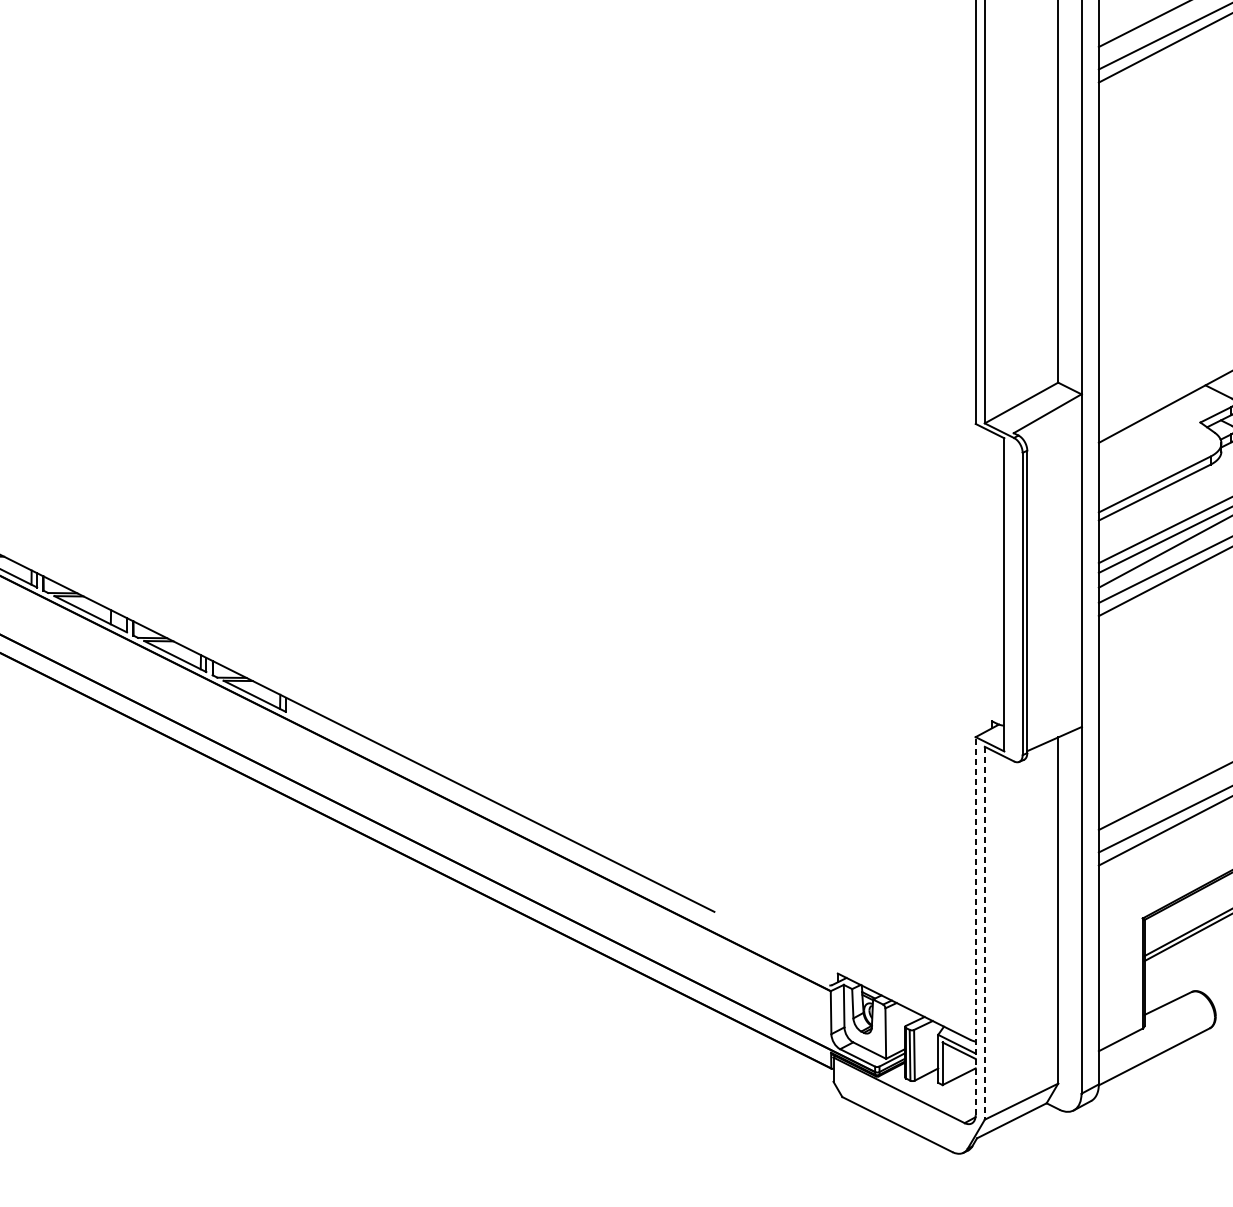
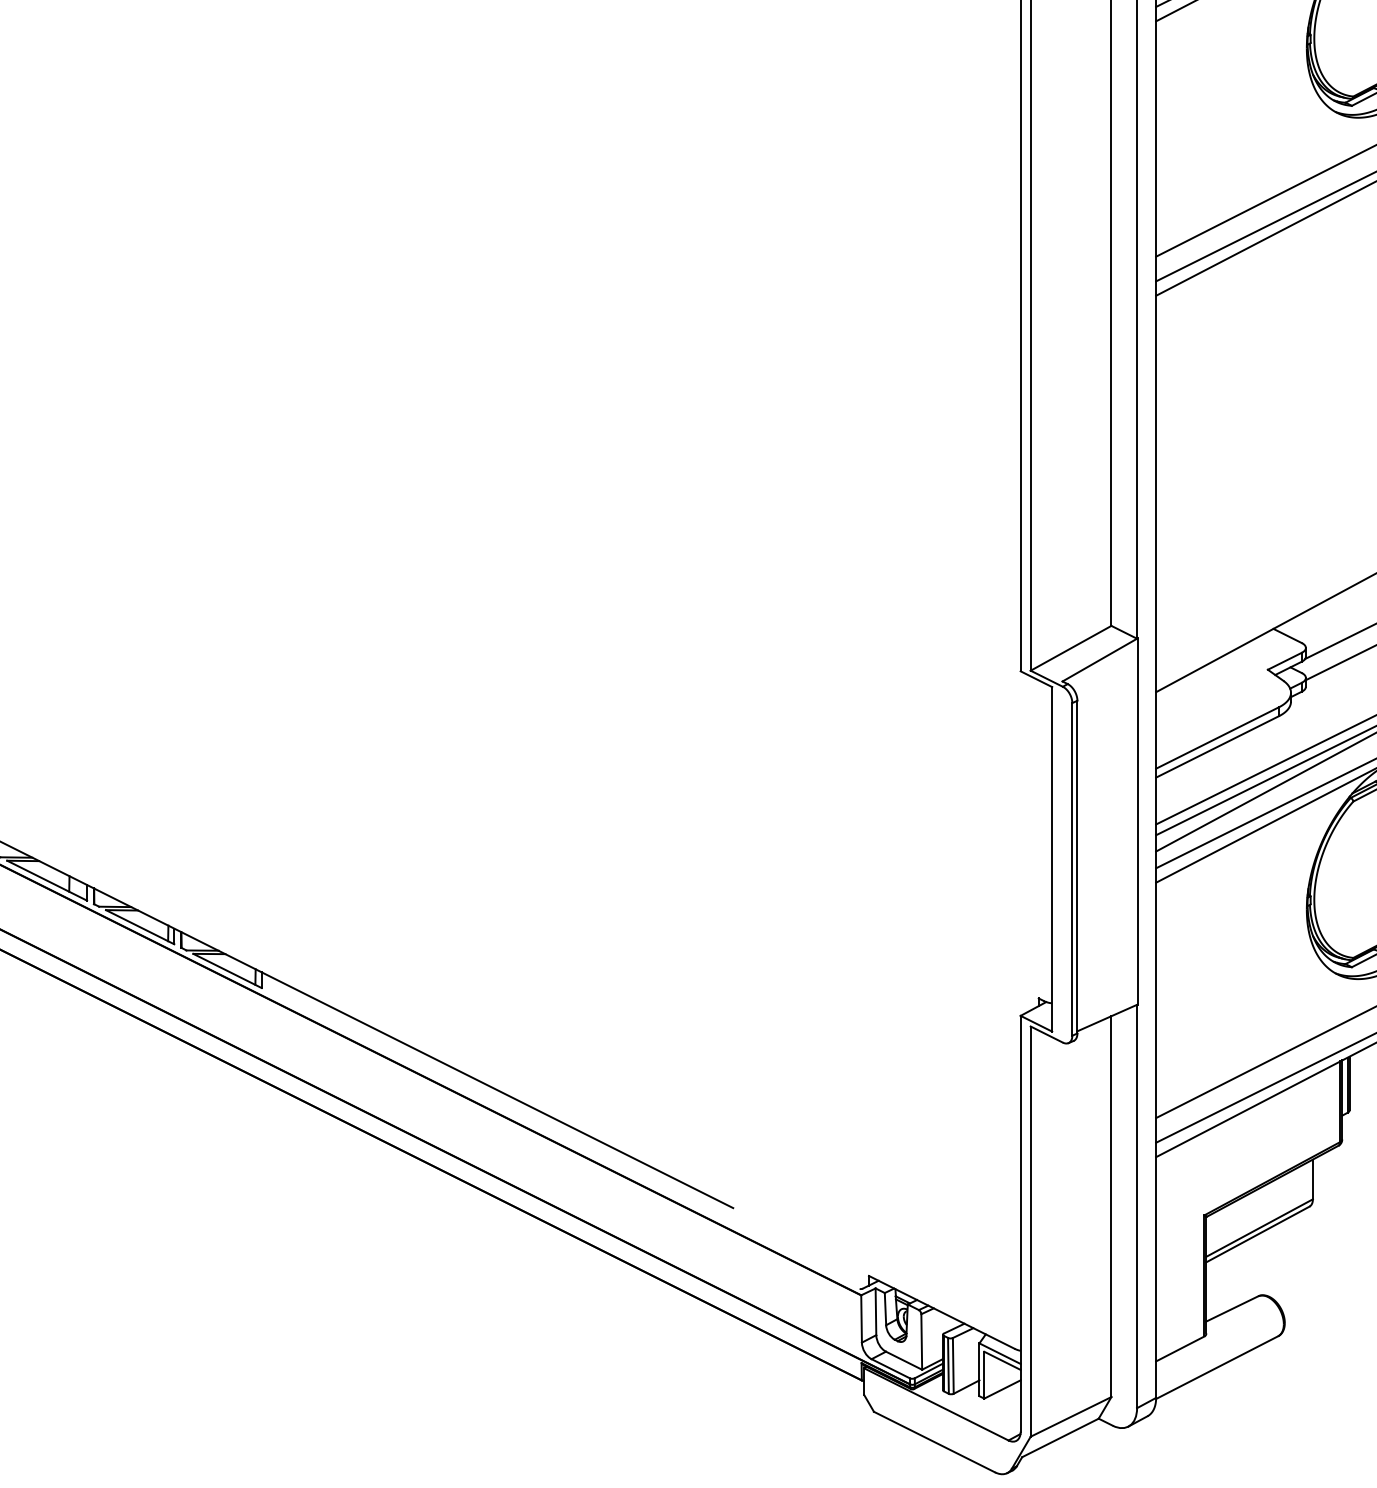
line: (975, 925) -> (1020, 1223), dashed -> solid
line: (984, 934) -> (1030, 1232), dashed -> solid

